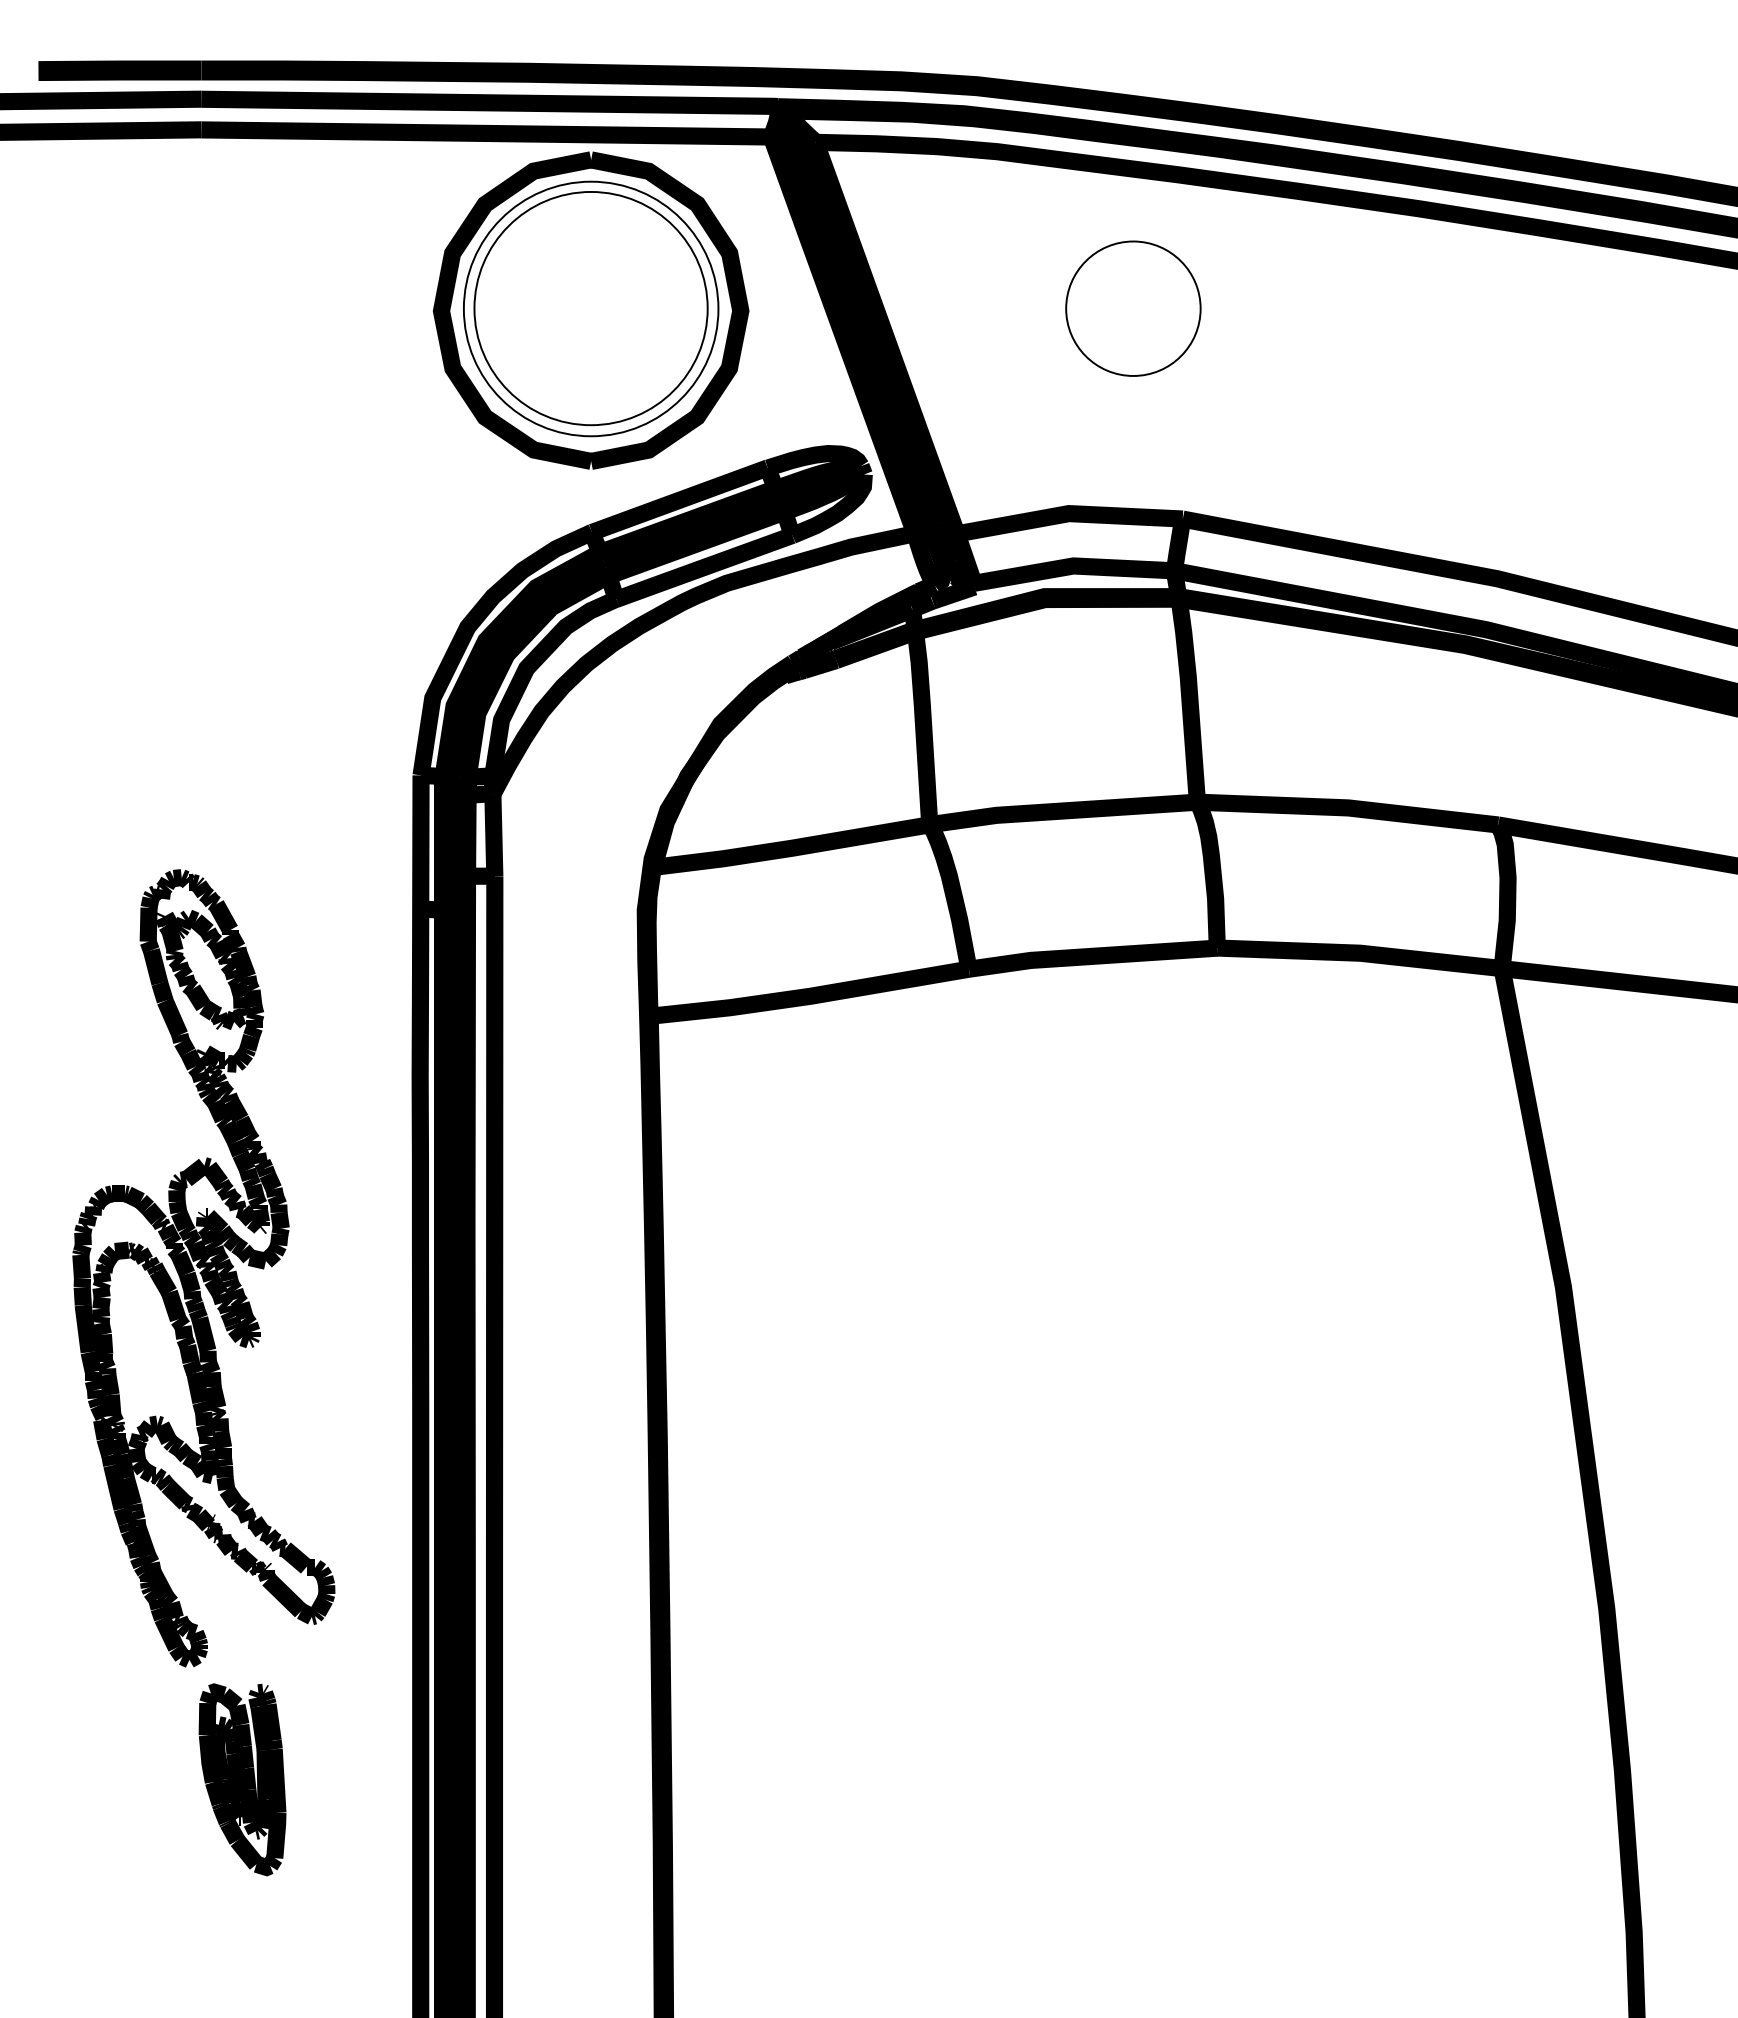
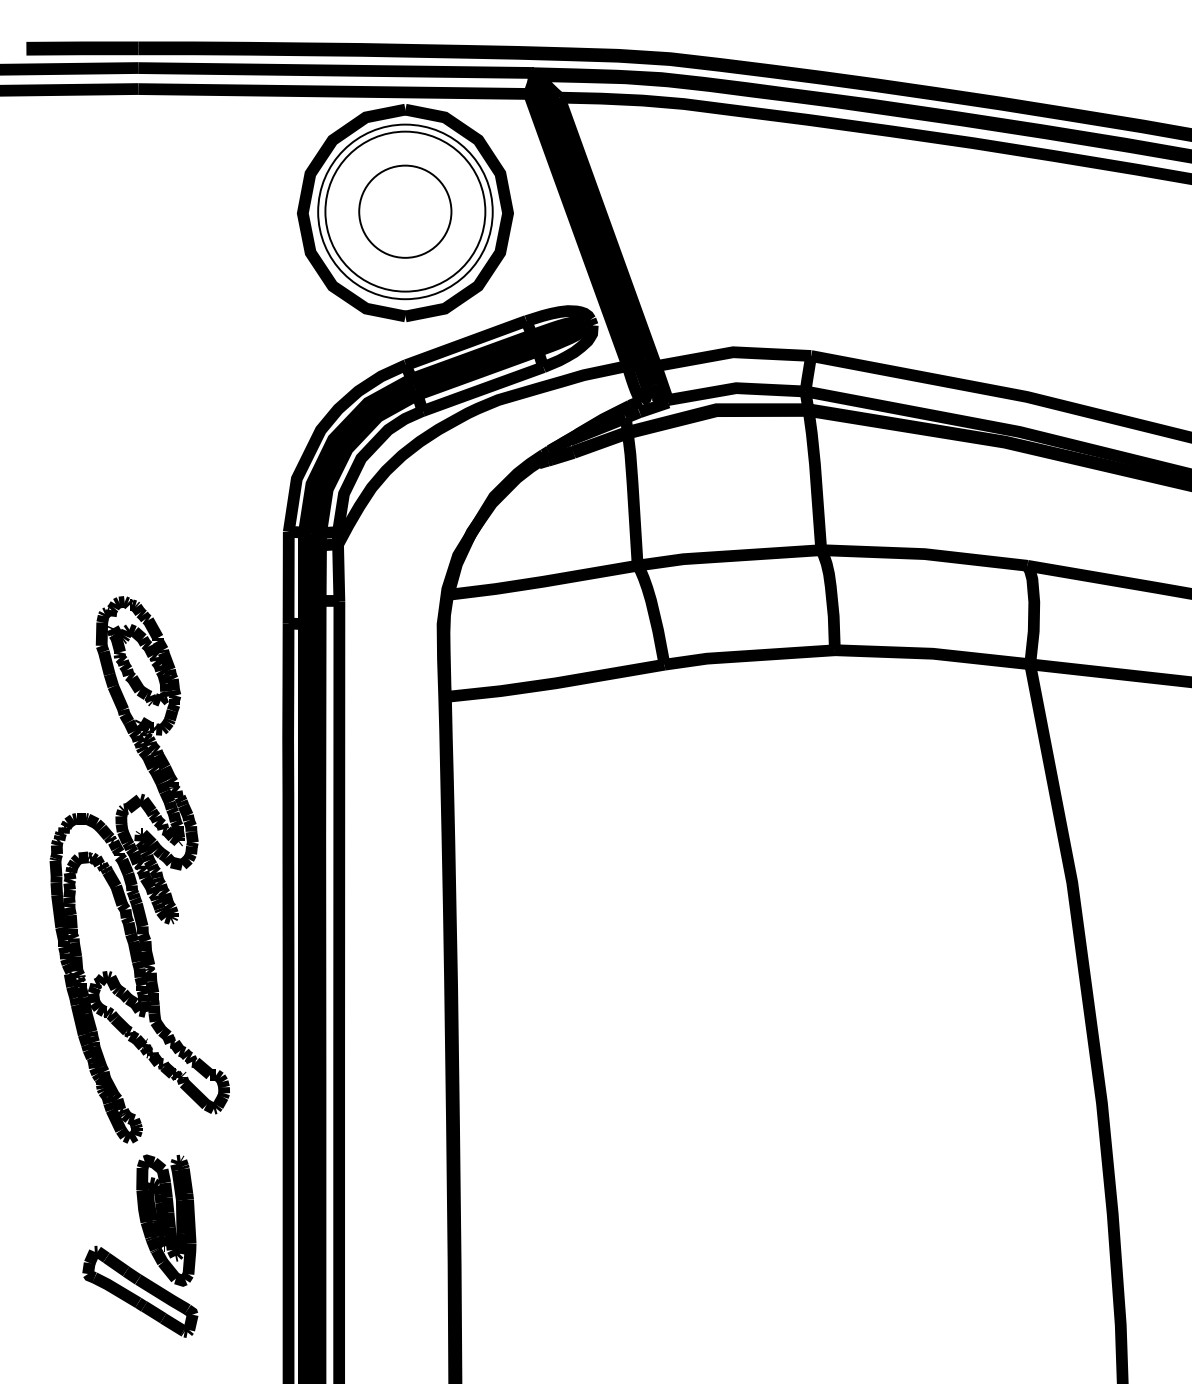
circle: (1133, 308) -> (405, 211), moved
part: (204, 1883) -> (140, 1291), added

